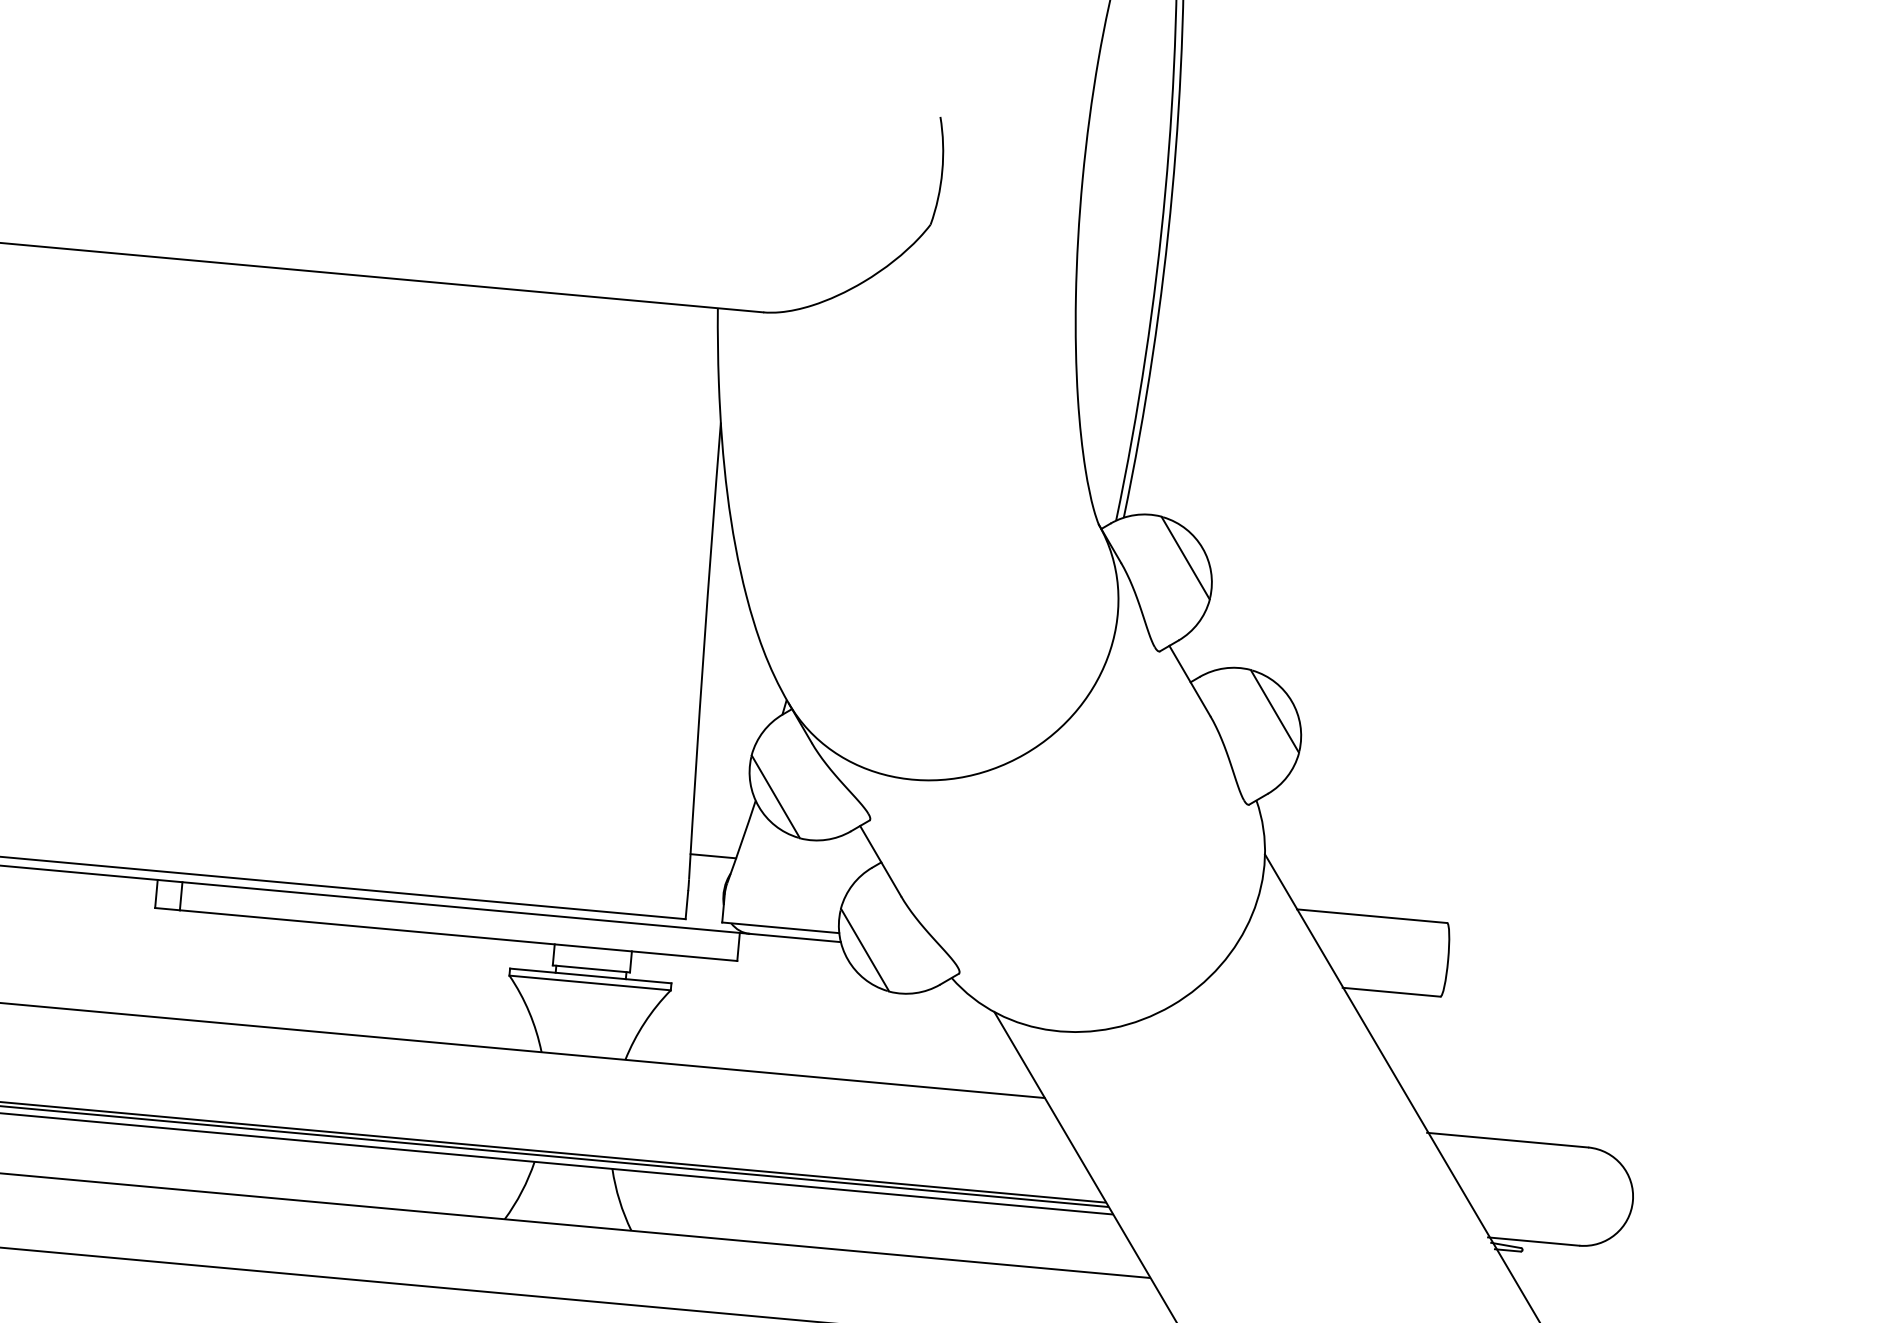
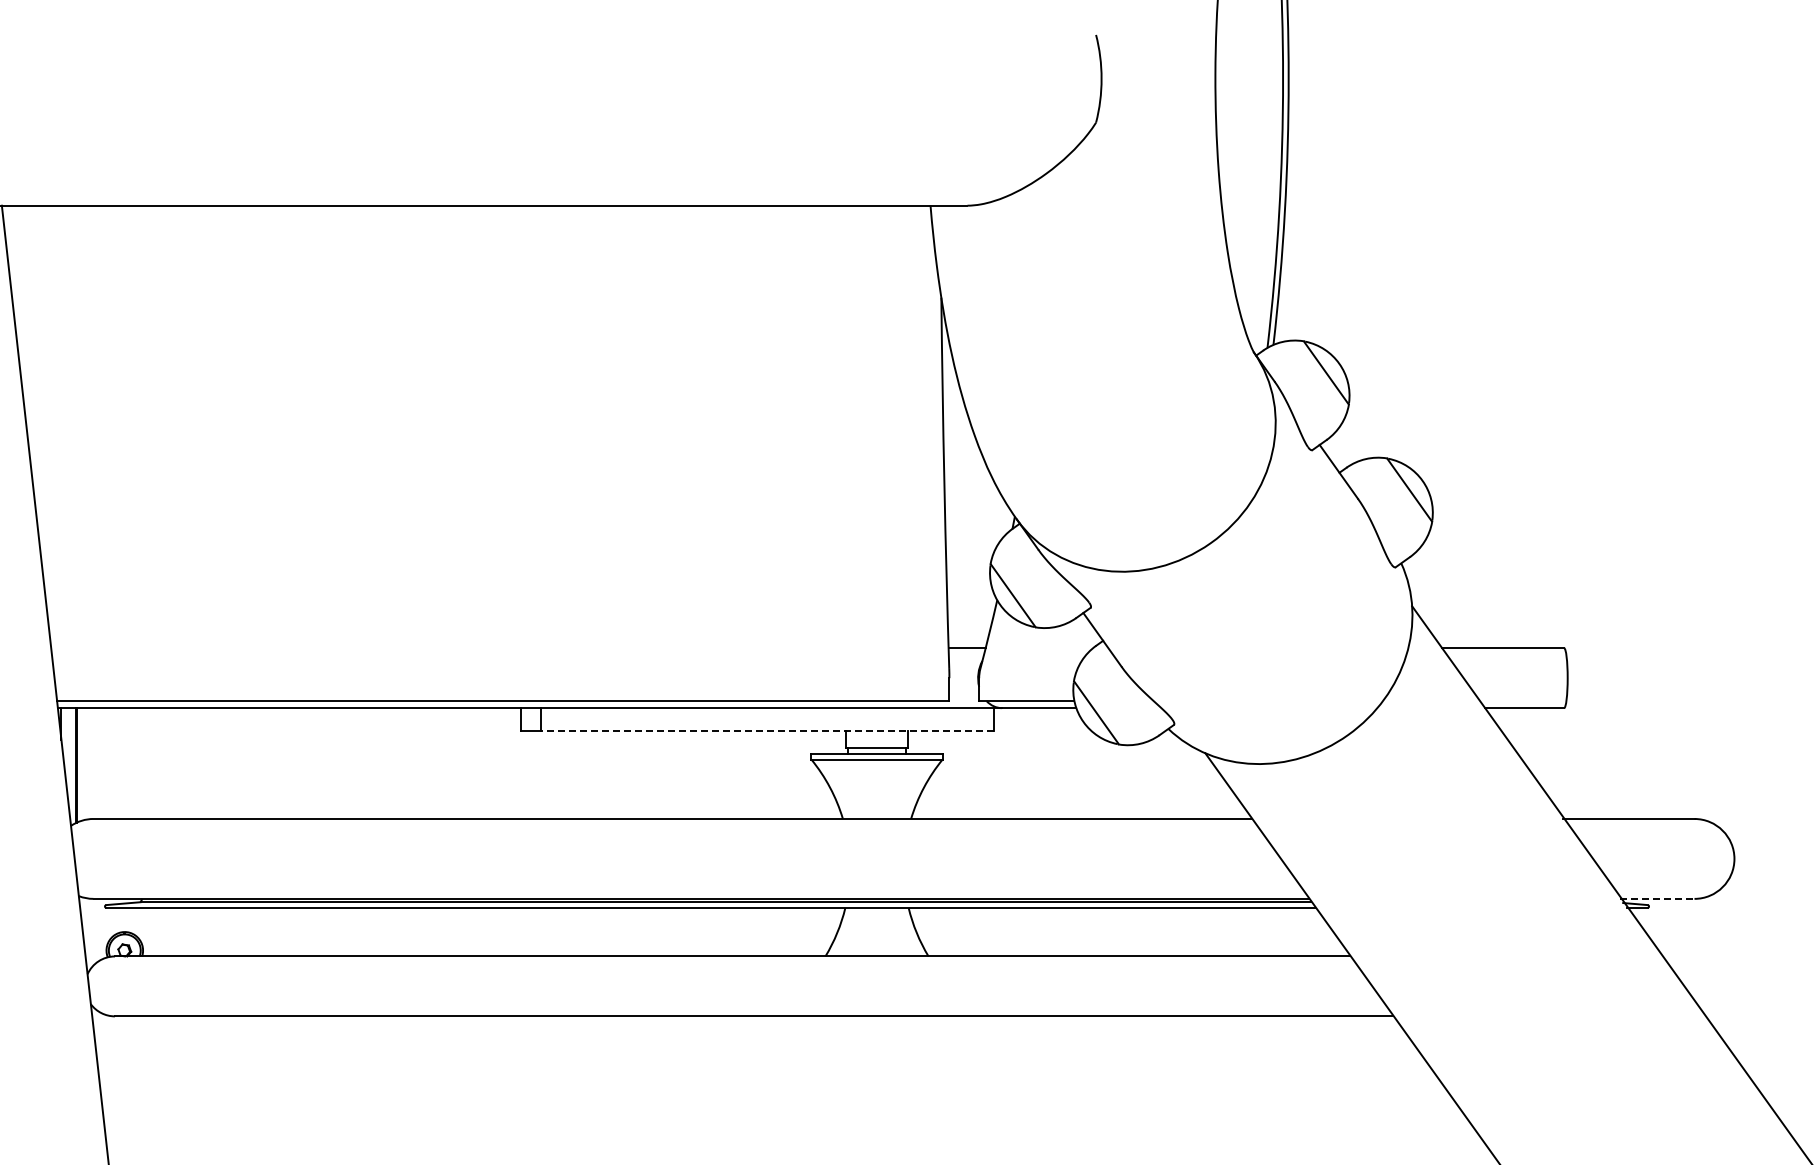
line: (458, 935) -> (767, 730), solid -> dashed
line: (1533, 1241) -> (1657, 898), solid -> dashed

